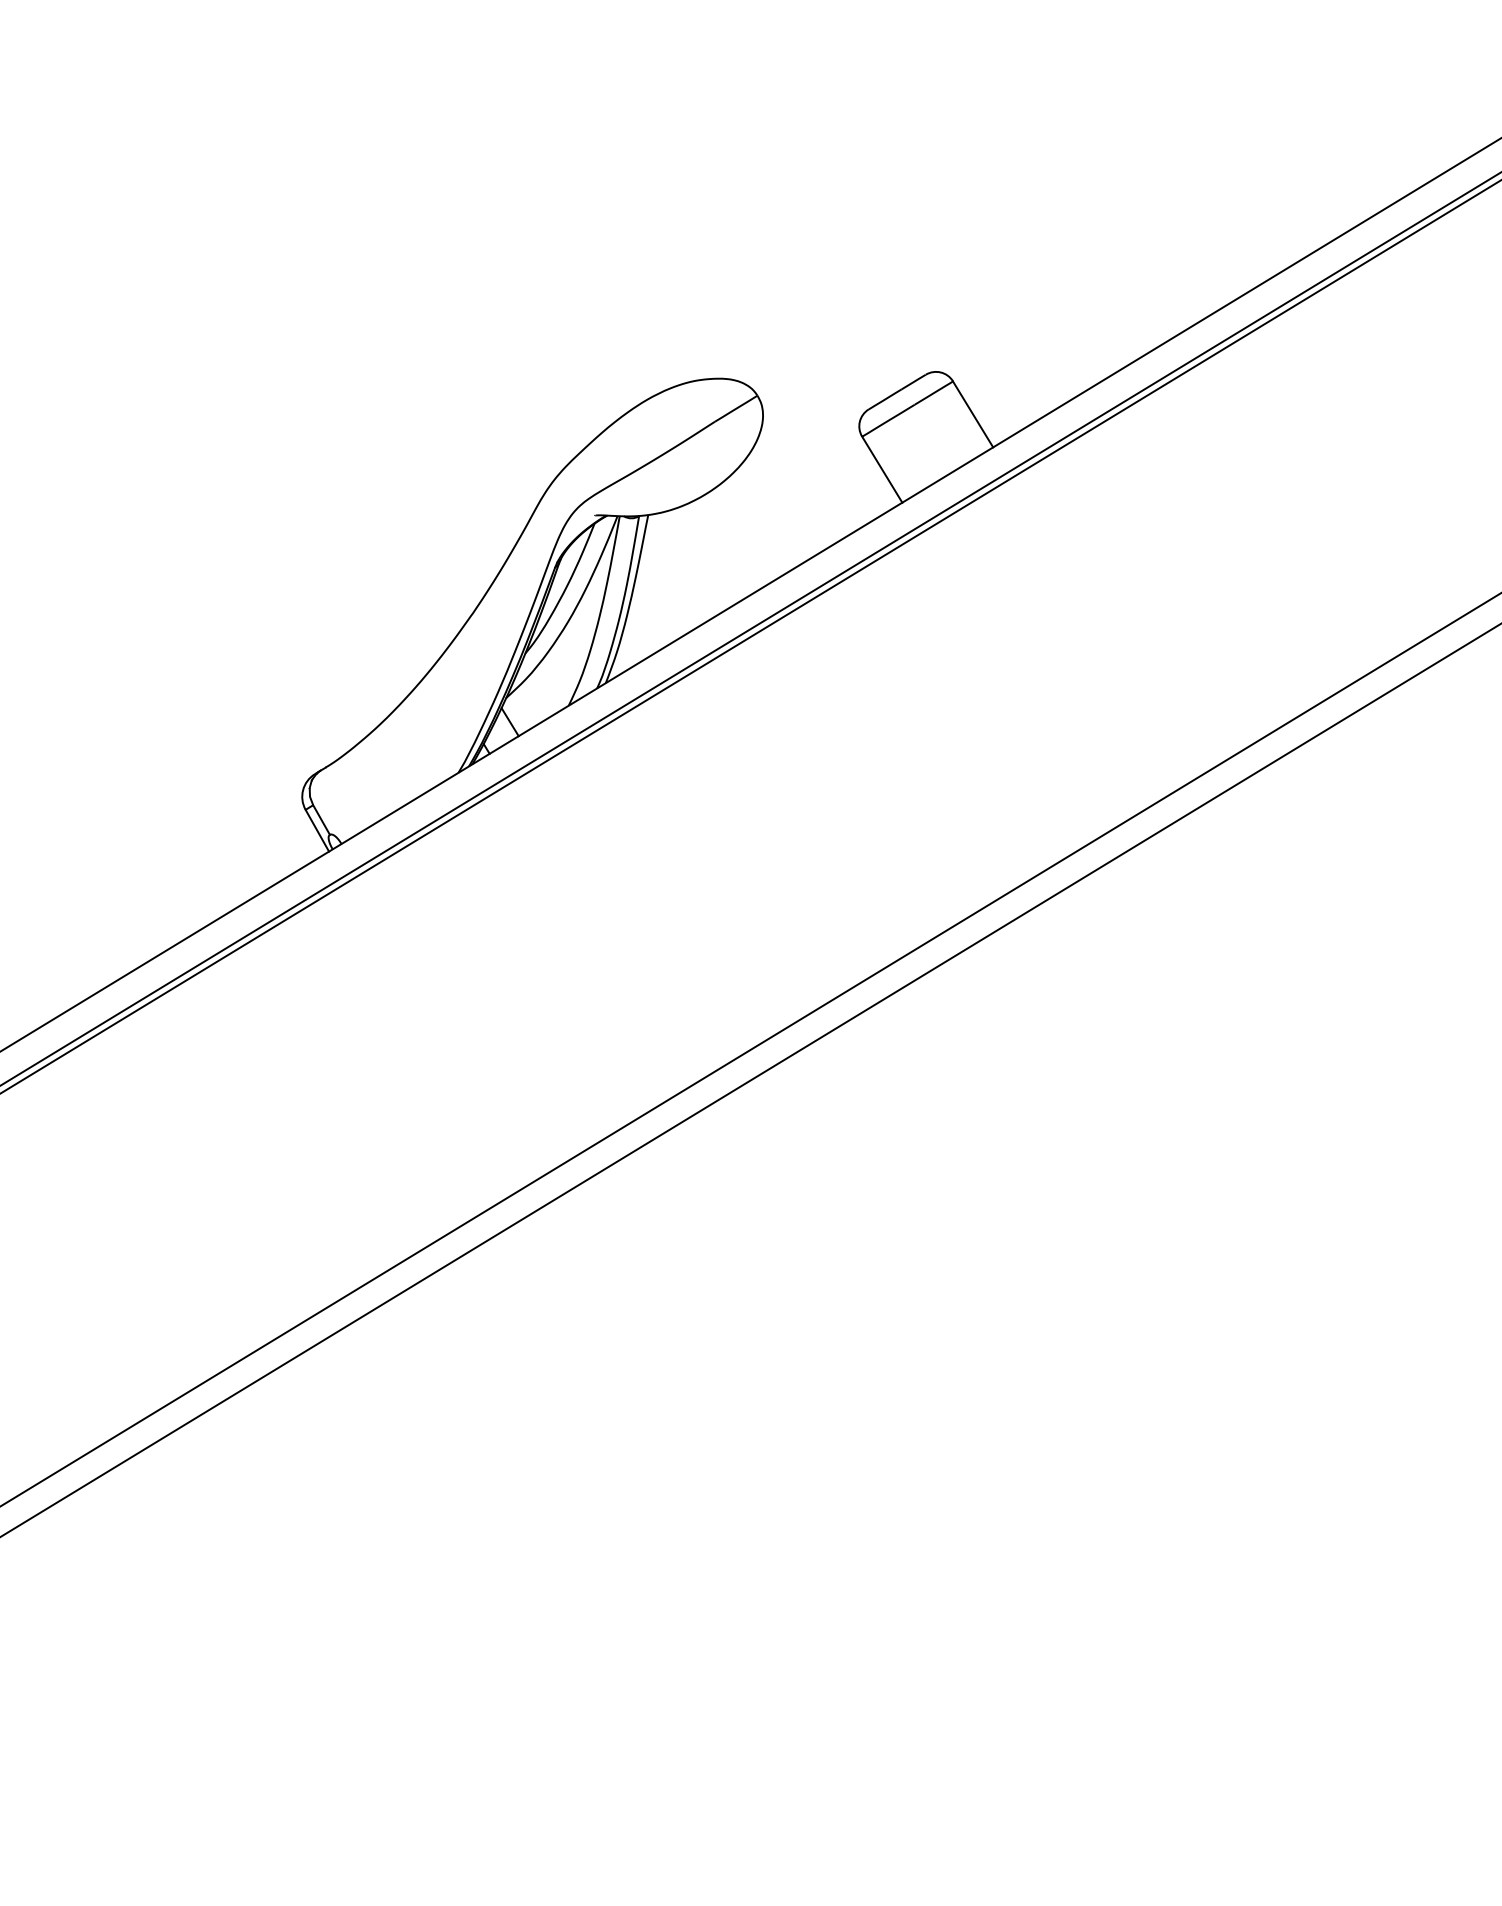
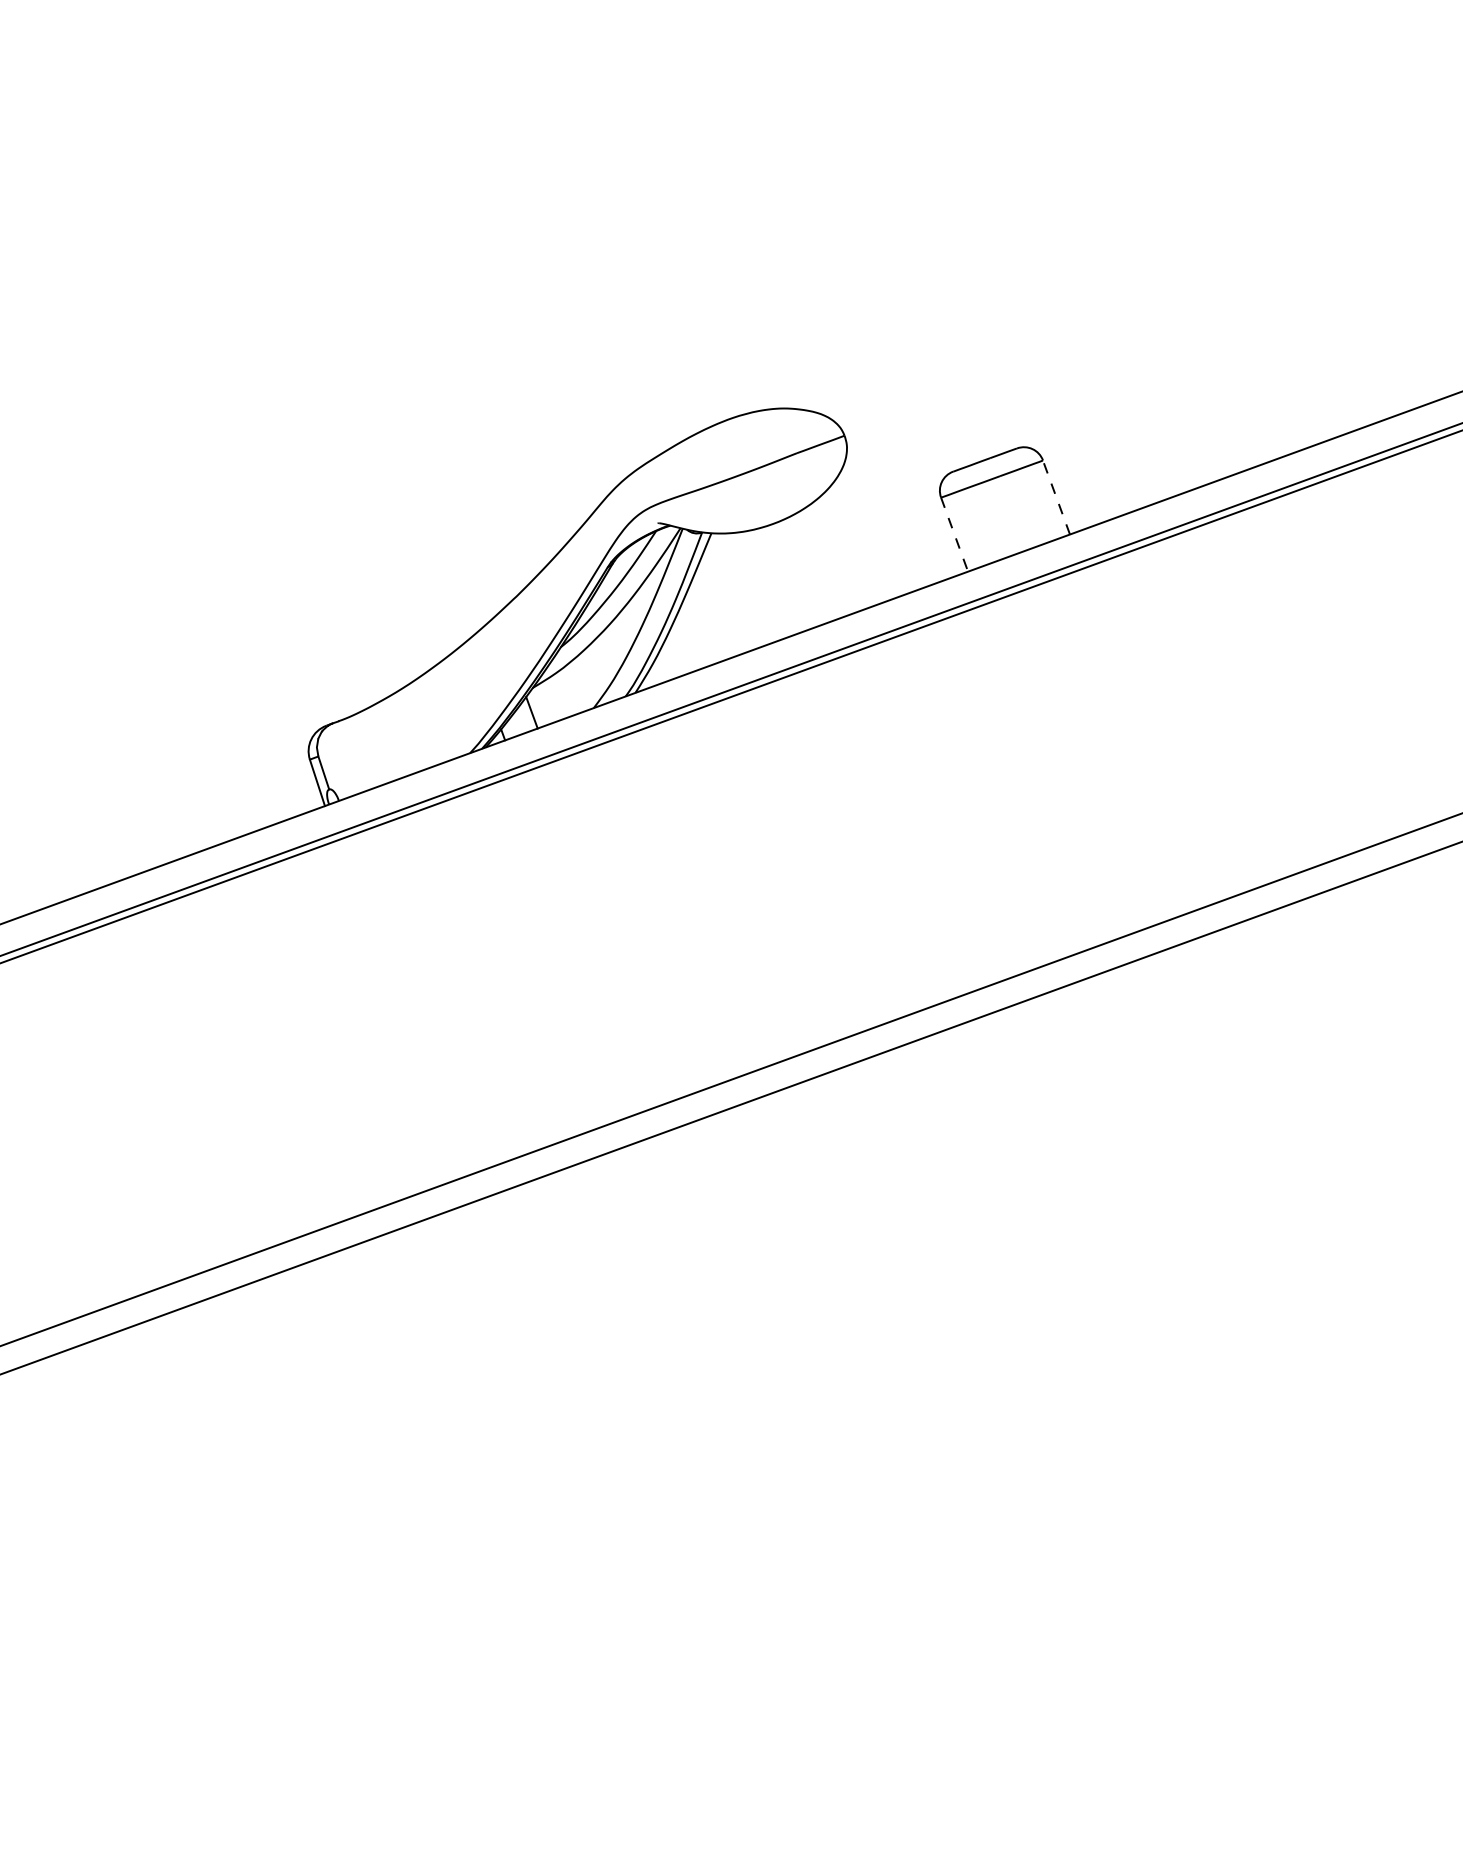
line: (973, 414) -> (1056, 497), solid -> dashed
line: (882, 469) -> (954, 534), solid -> dashed

